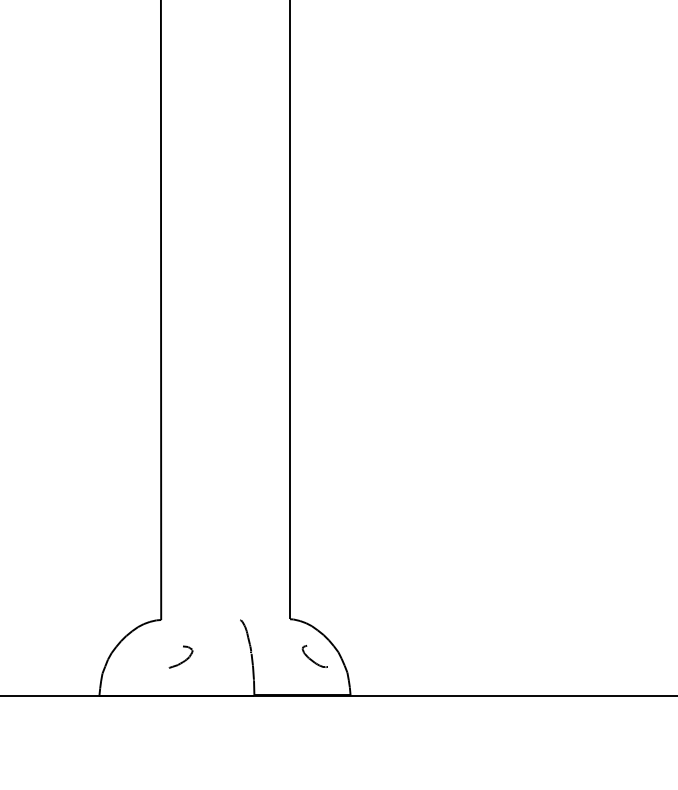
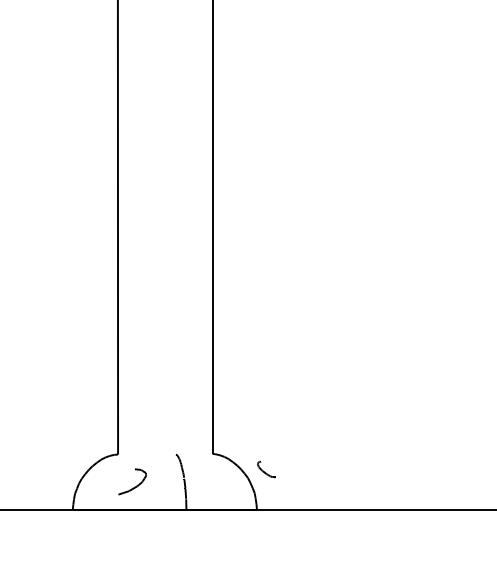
part: (180, 656) -> (132, 481), size x1.6
part: (314, 656) -> (266, 469), moved

